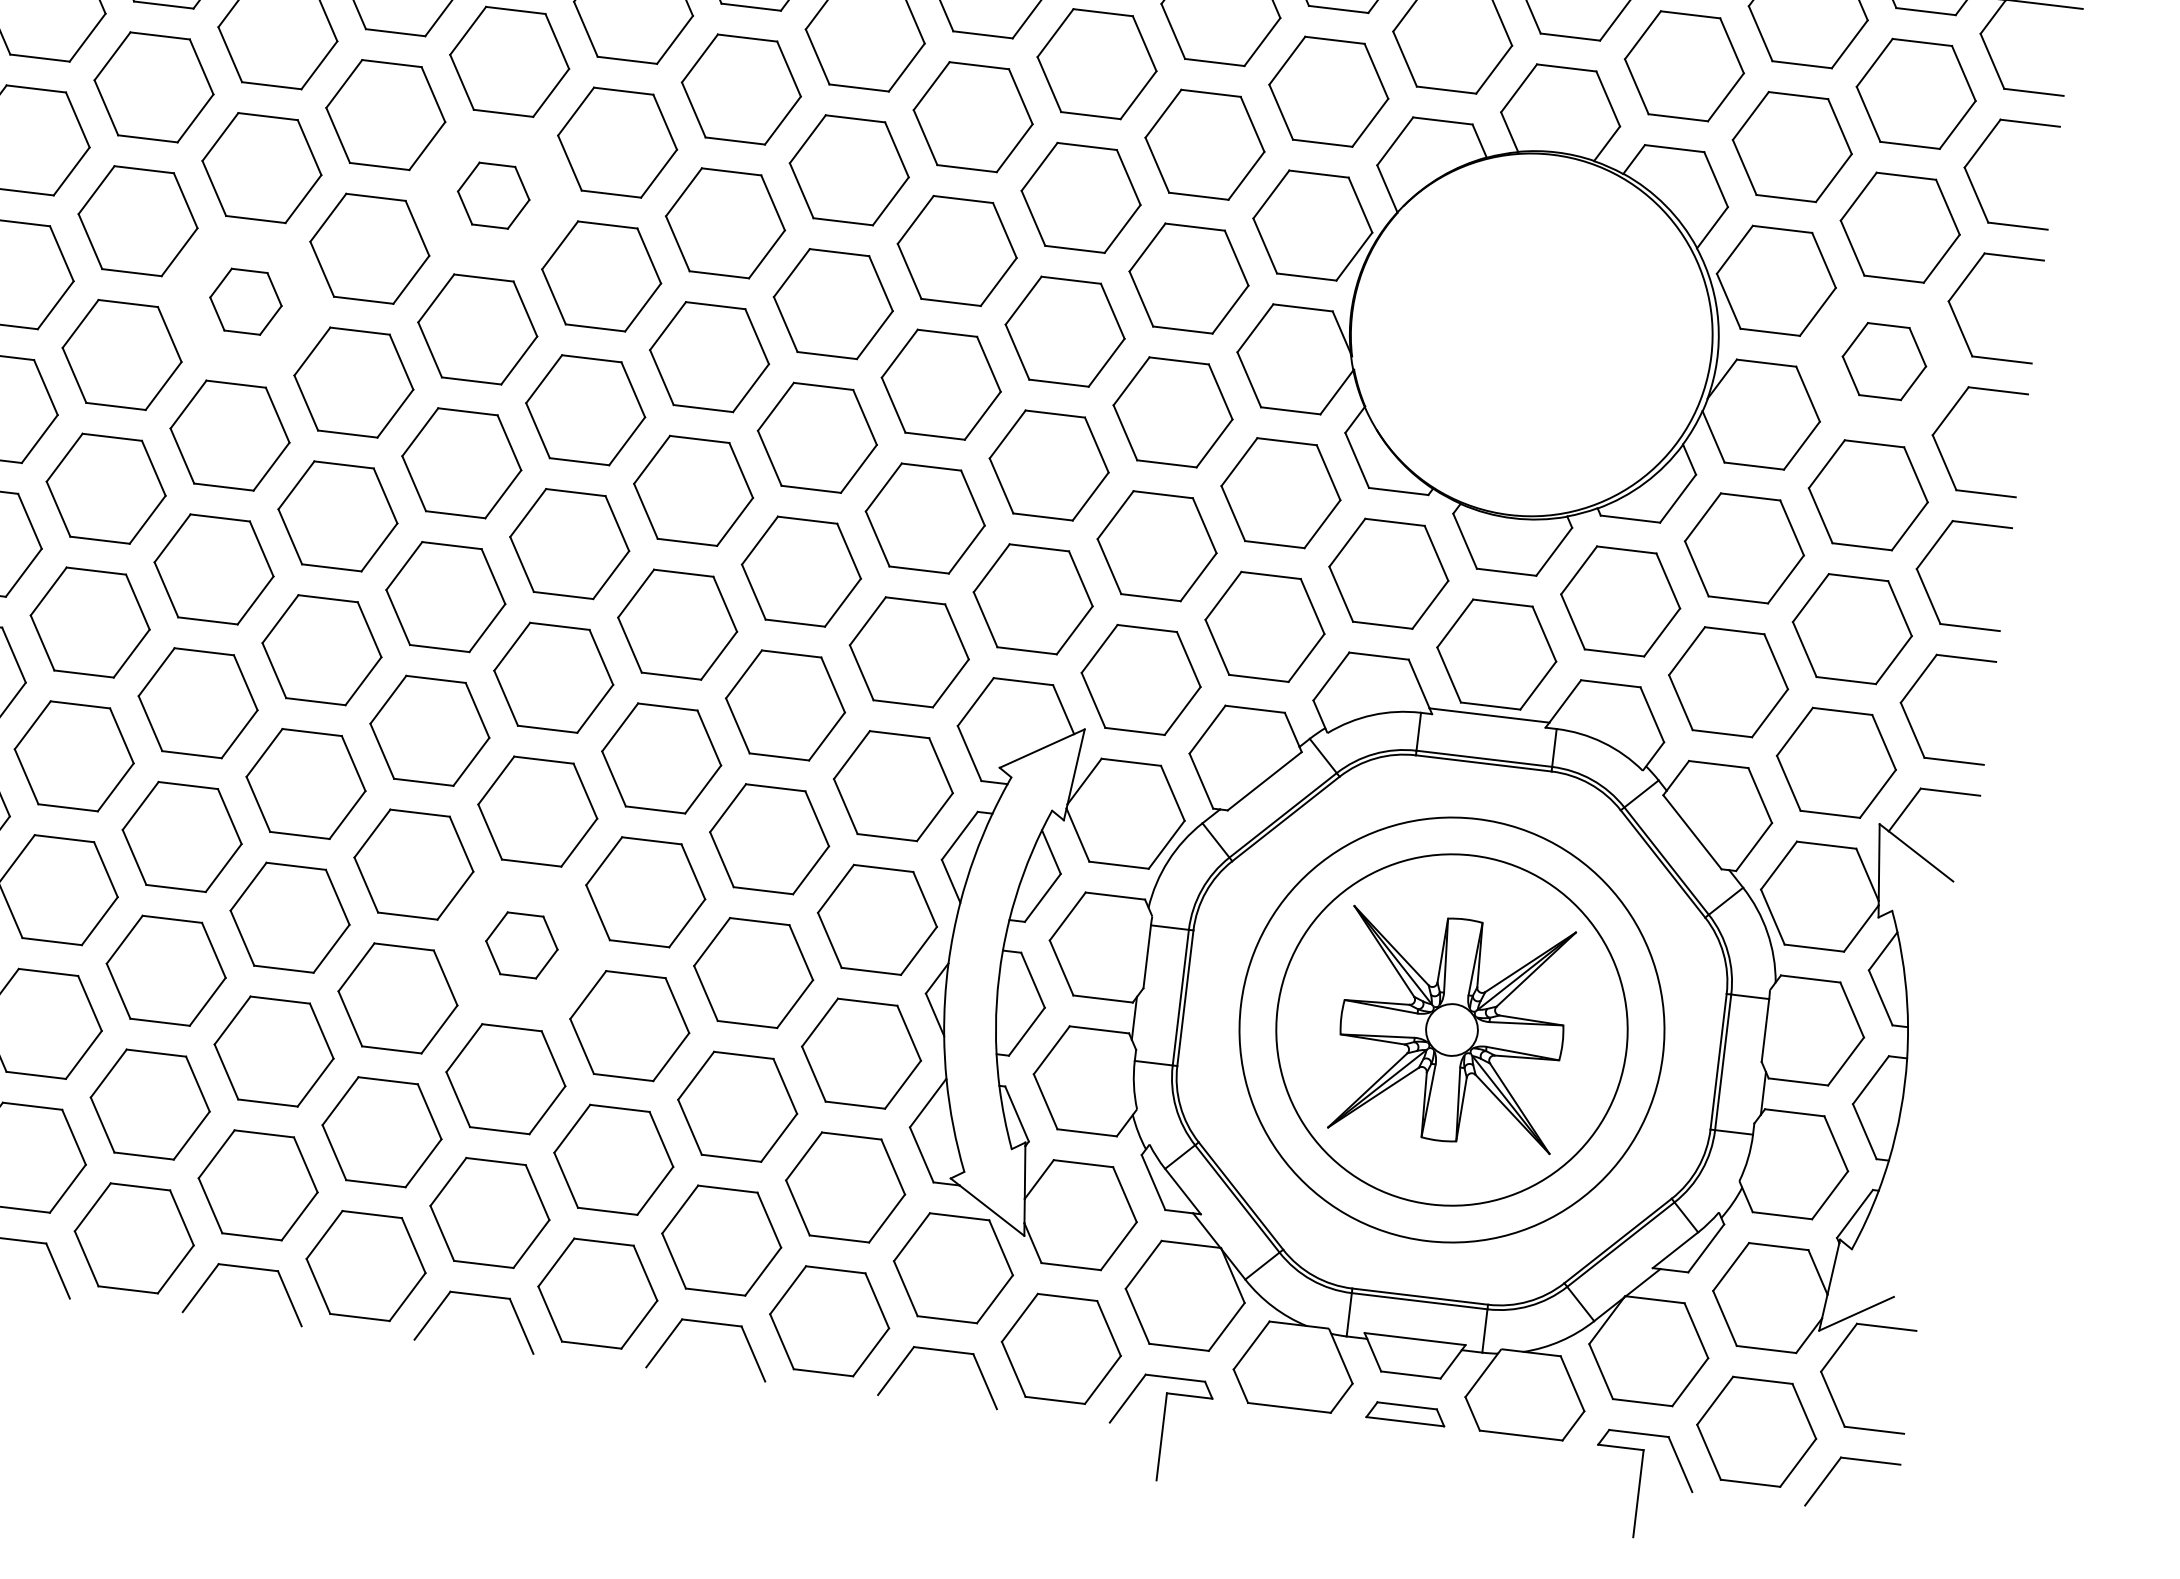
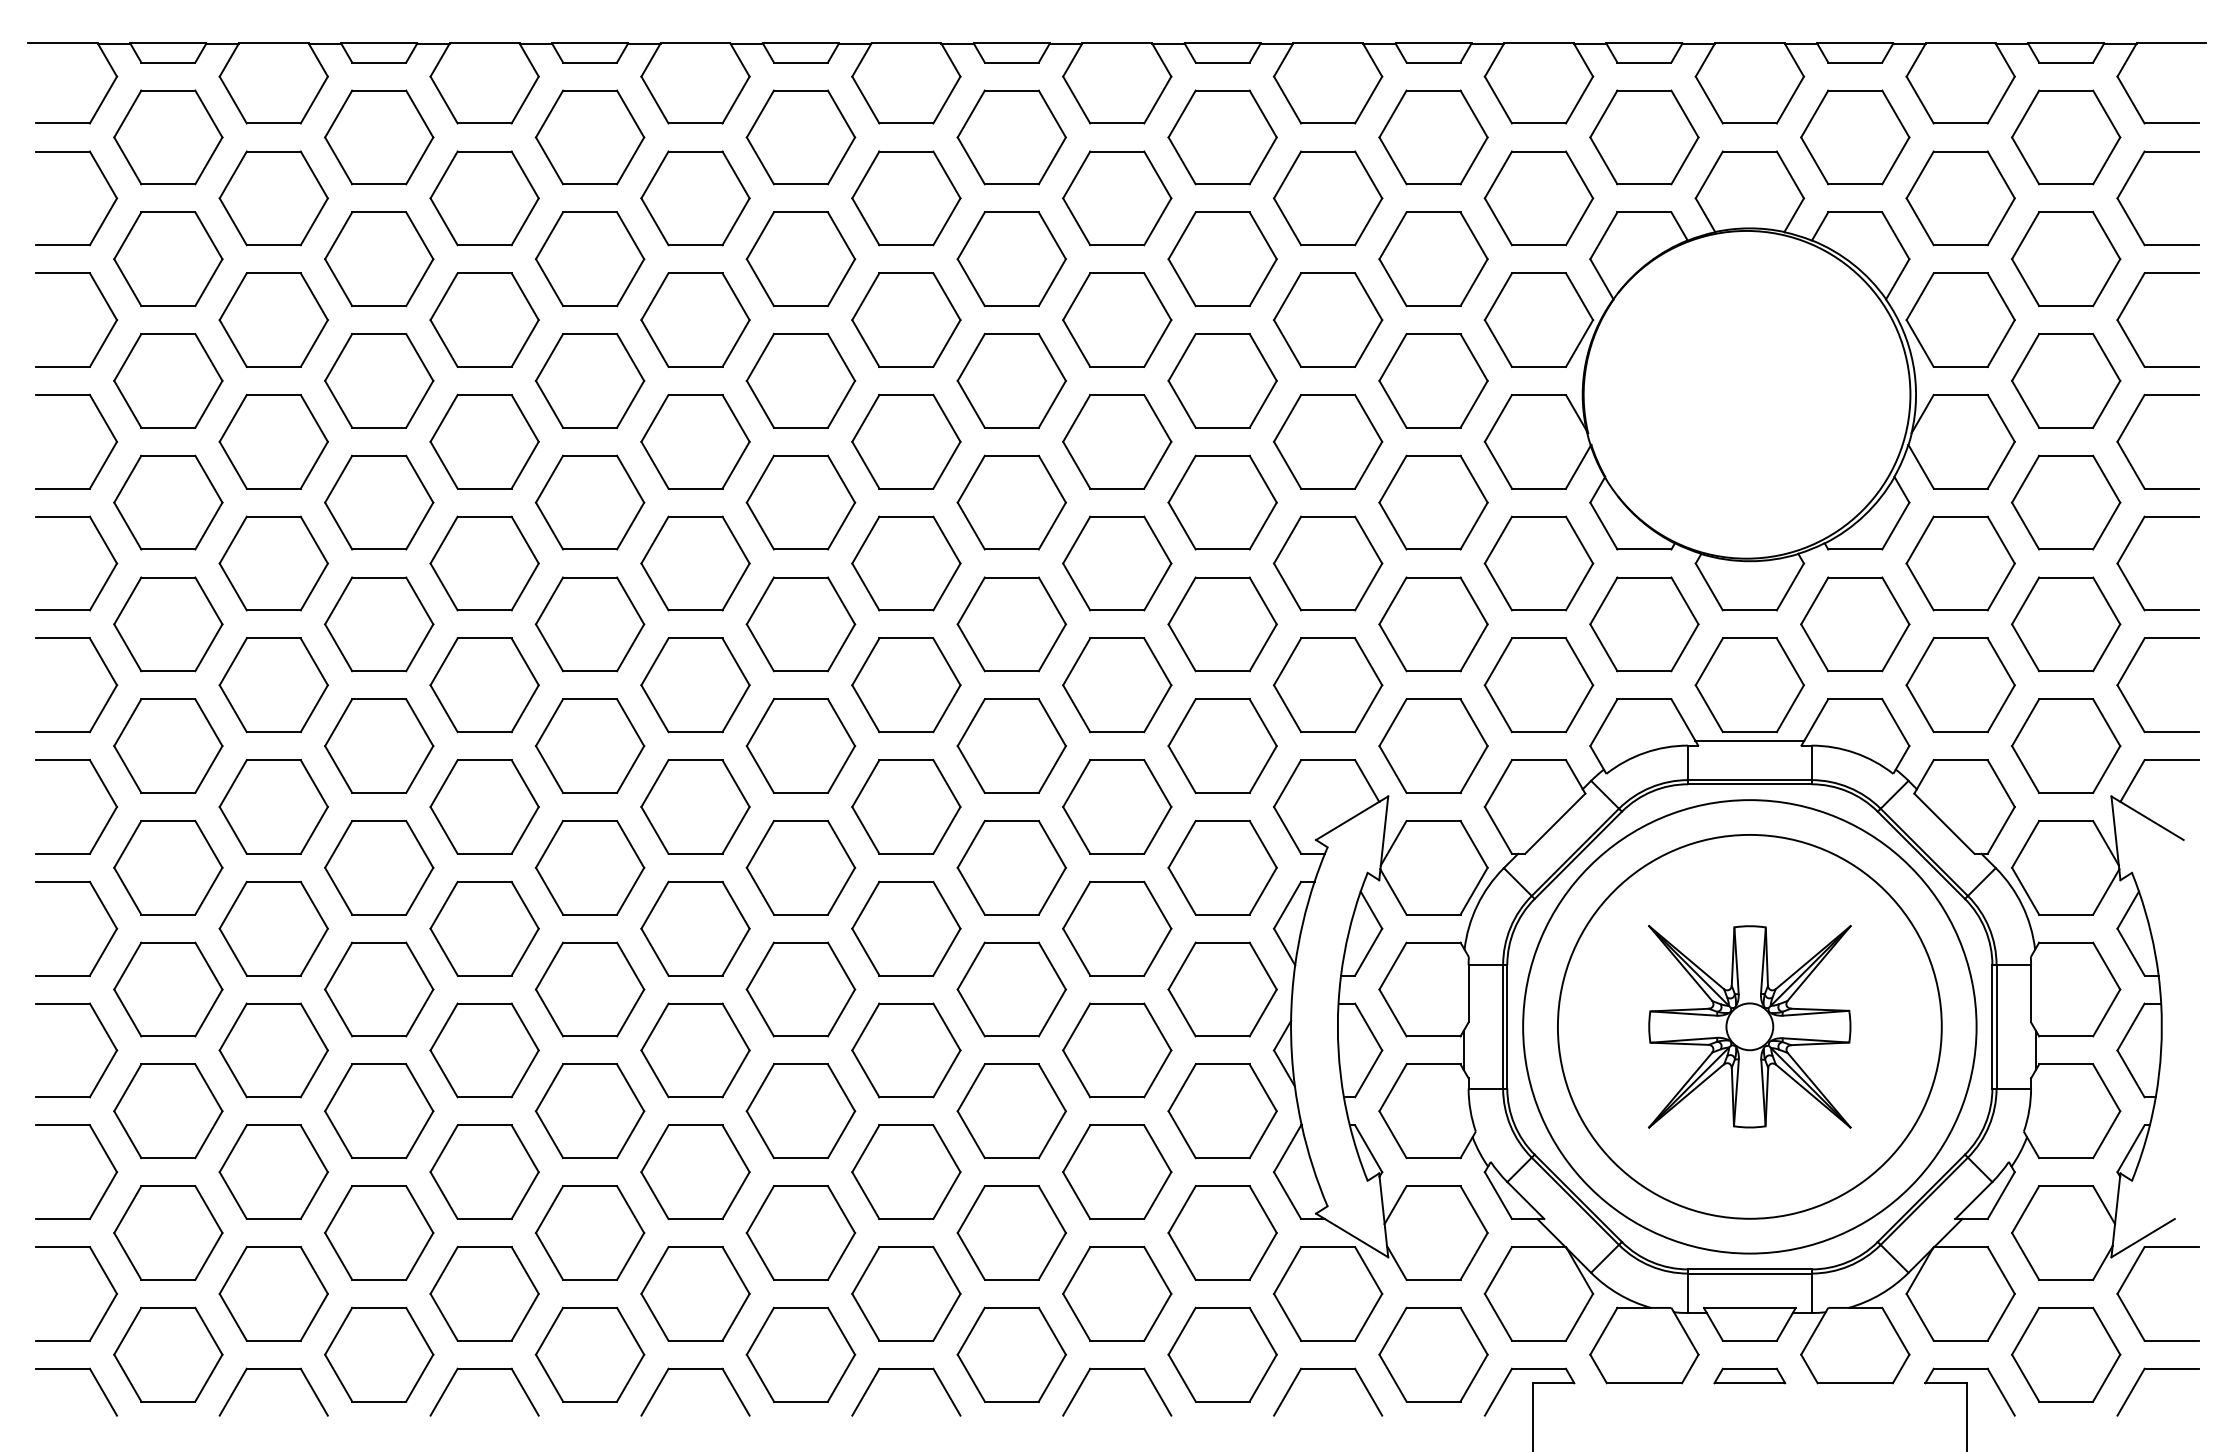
part: (493, 195) -> (800, 380), size x1.67
part: (245, 301) -> (589, 502), size x1.67
part: (1884, 361) -> (2066, 380), size x1.43
part: (521, 945) -> (906, 1050), size x1.67
circle: (1451, 1029) -> (1749, 1026), size x1.43

